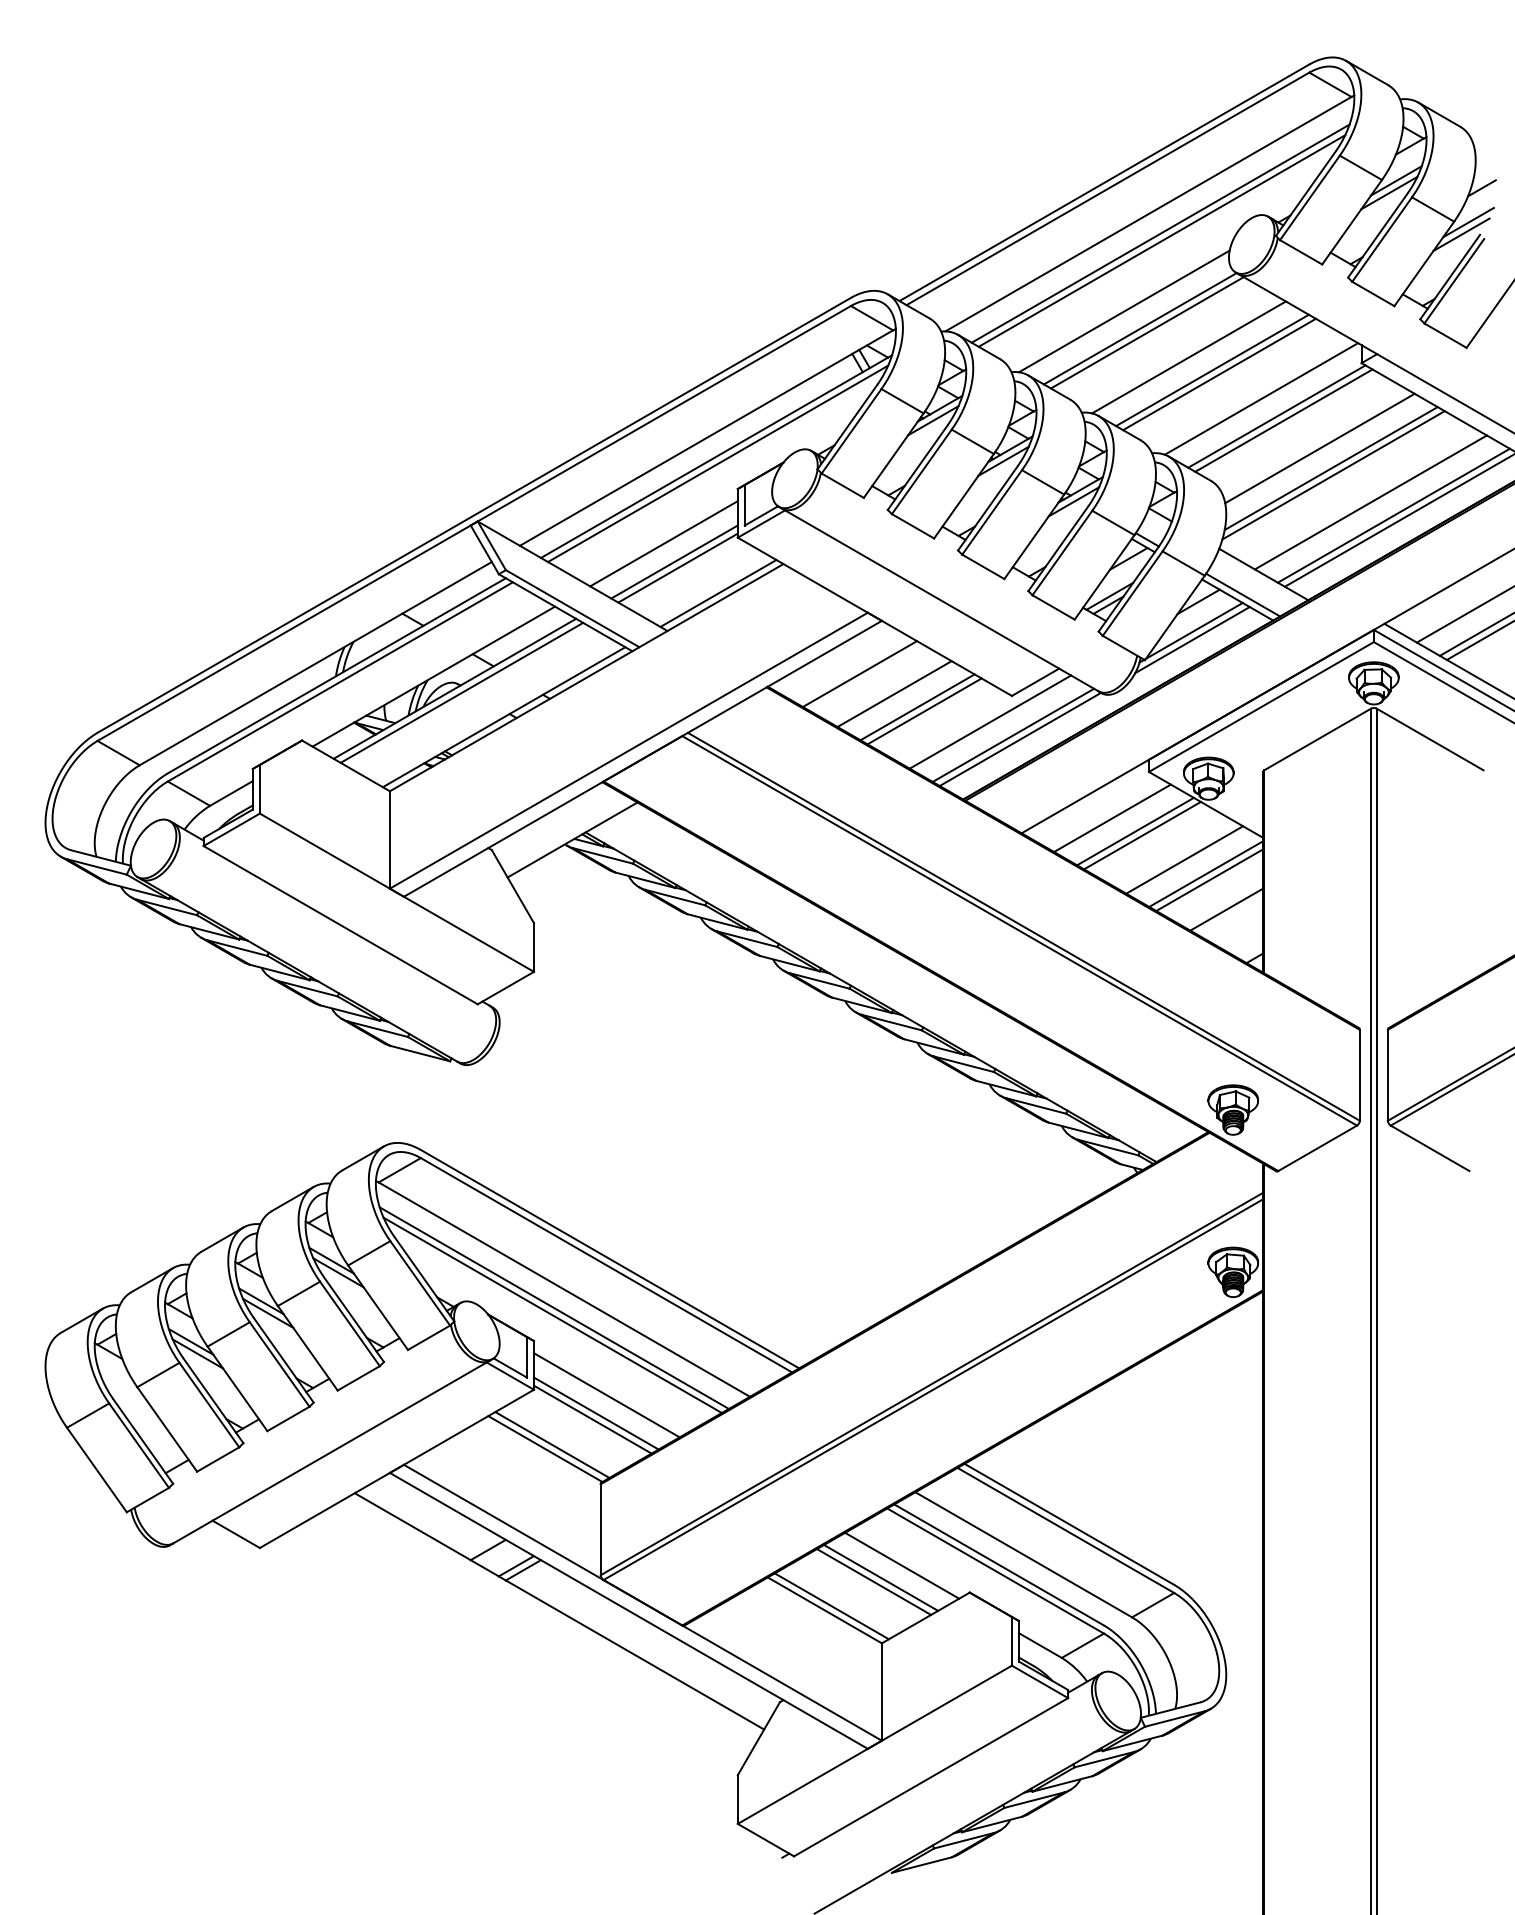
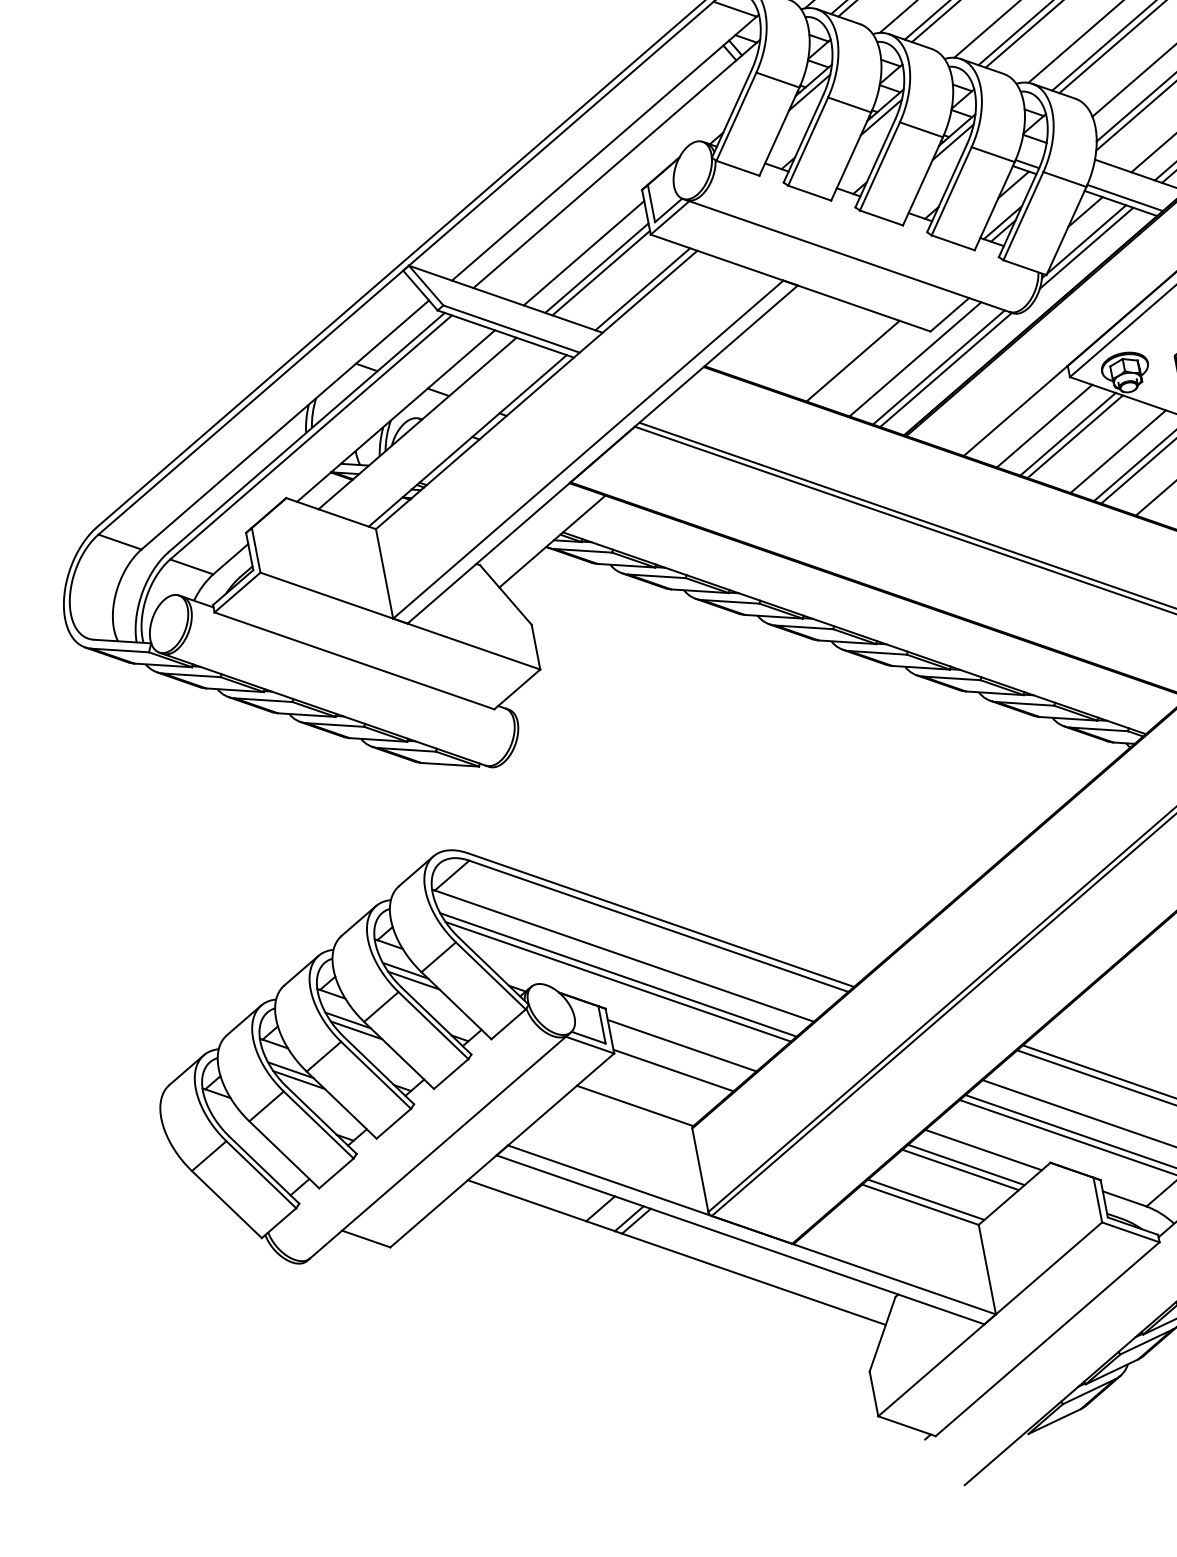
line: (718, 463) -> (619, 169), removed
line: (859, 674) -> (786, 338), removed
line: (461, 692) -> (424, 425), removed
line: (894, 694) -> (822, 350), removed
line: (917, 707) -> (845, 358), removed
line: (595, 1413) -> (674, 1064), removed
line: (552, 1444) -> (640, 1100), removed

